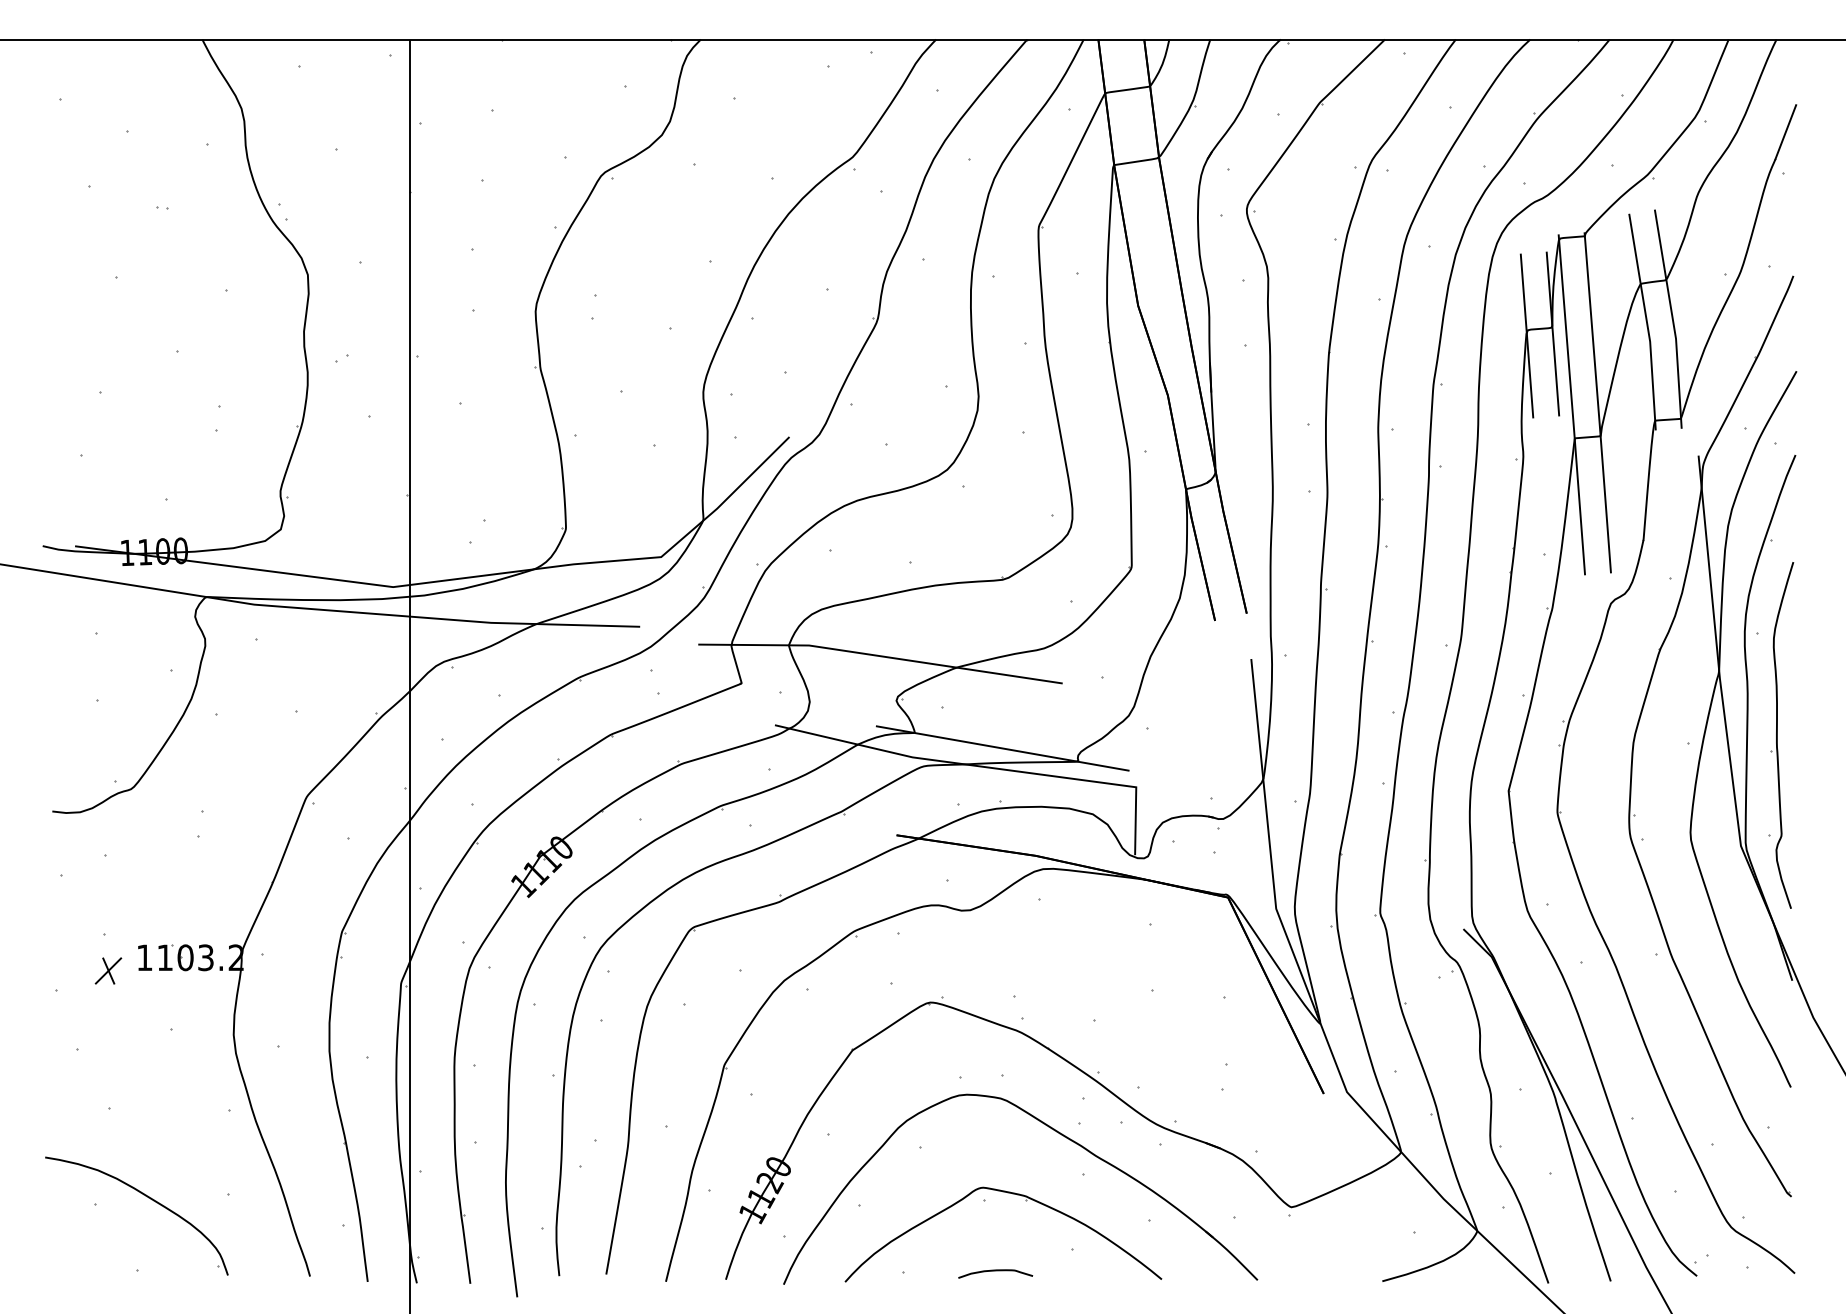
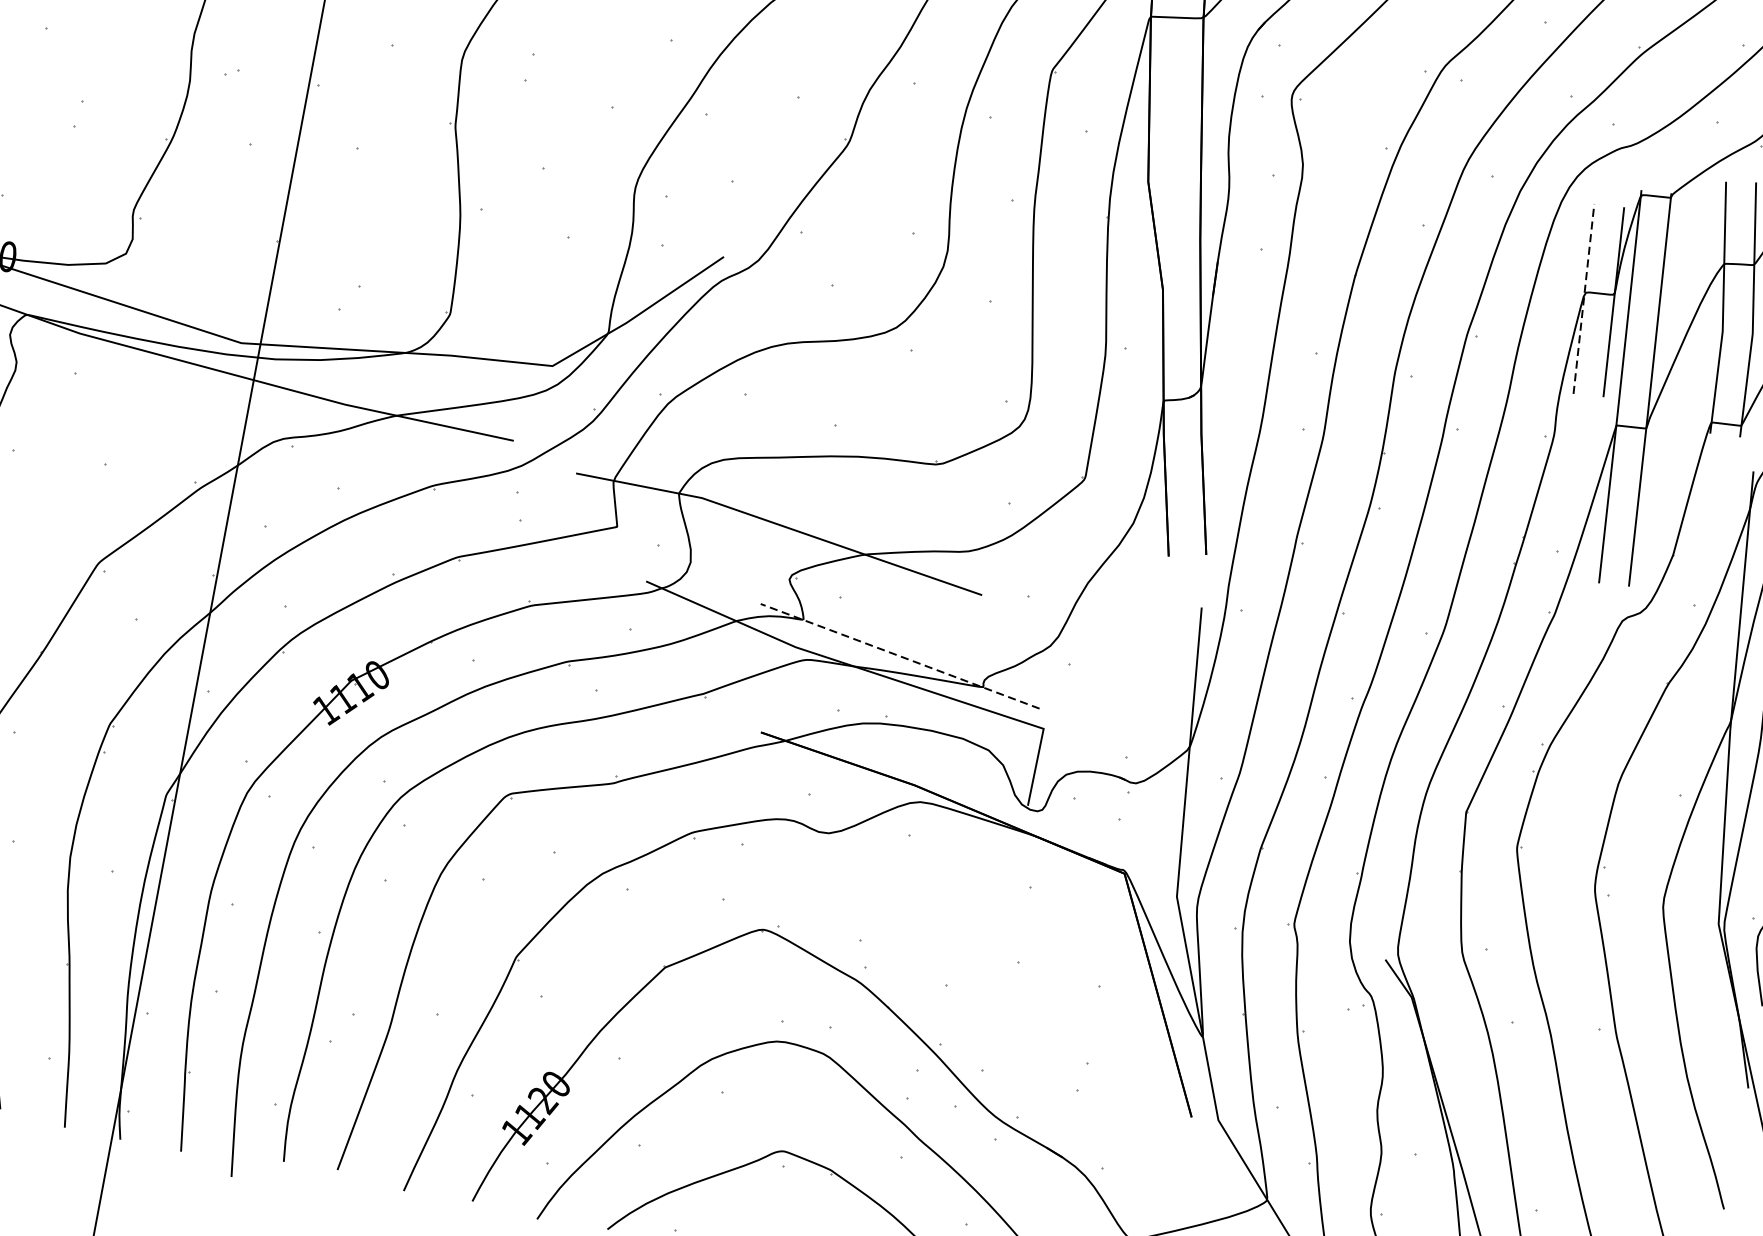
line: (1527, 336) -> (1584, 299), solid -> dashed
line: (1002, 748) -> (899, 656), solid -> dashed

